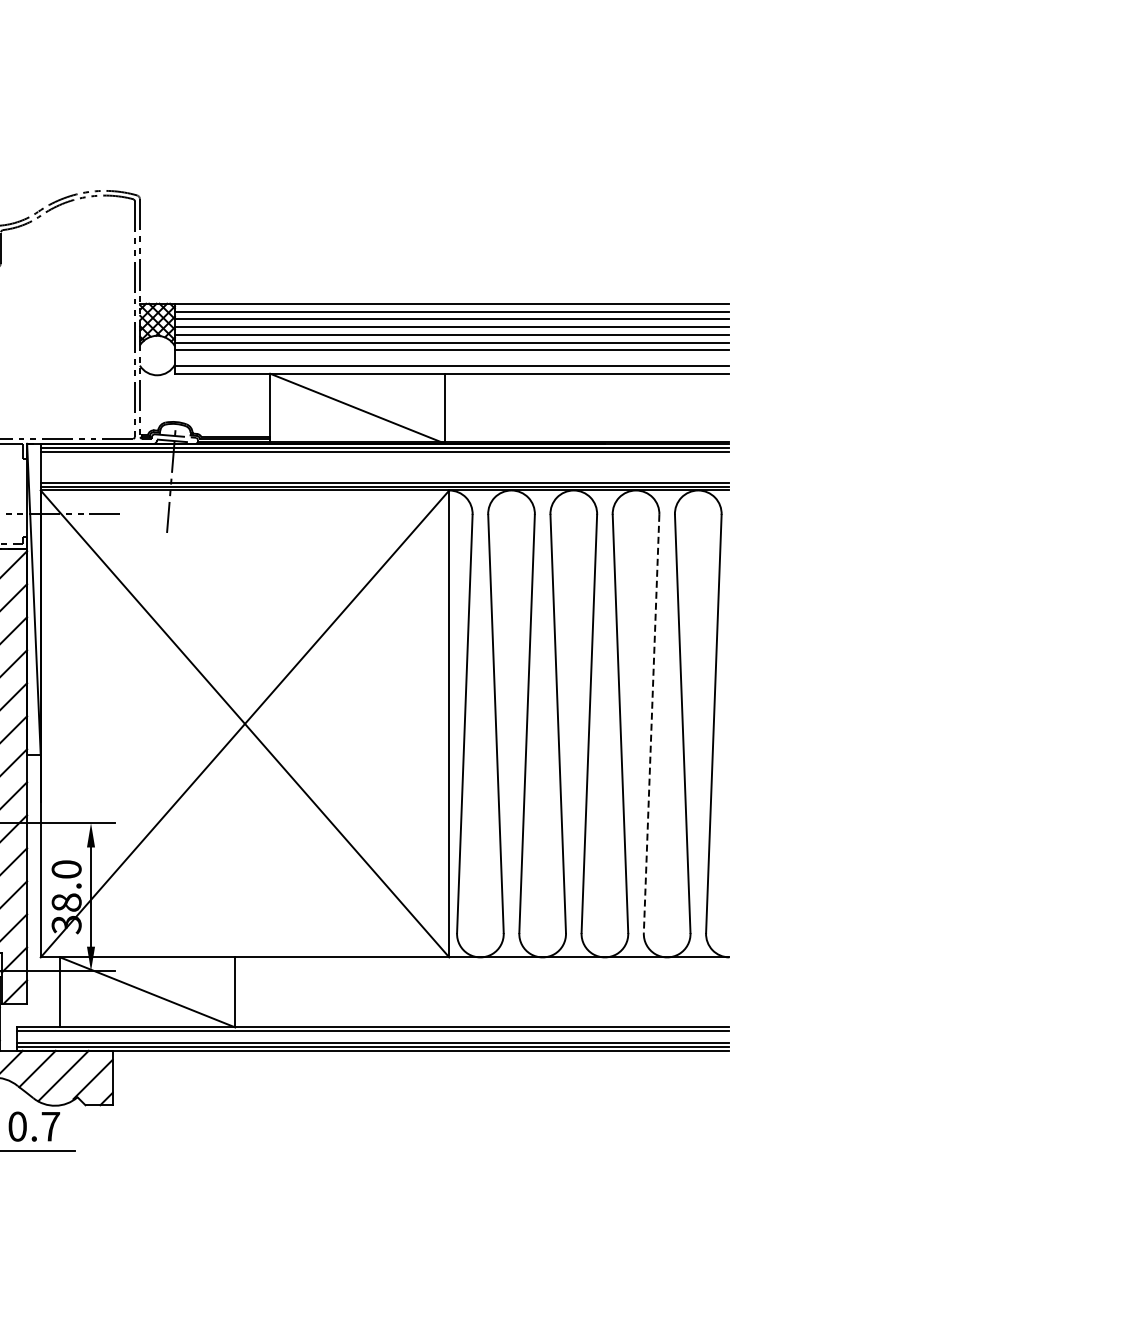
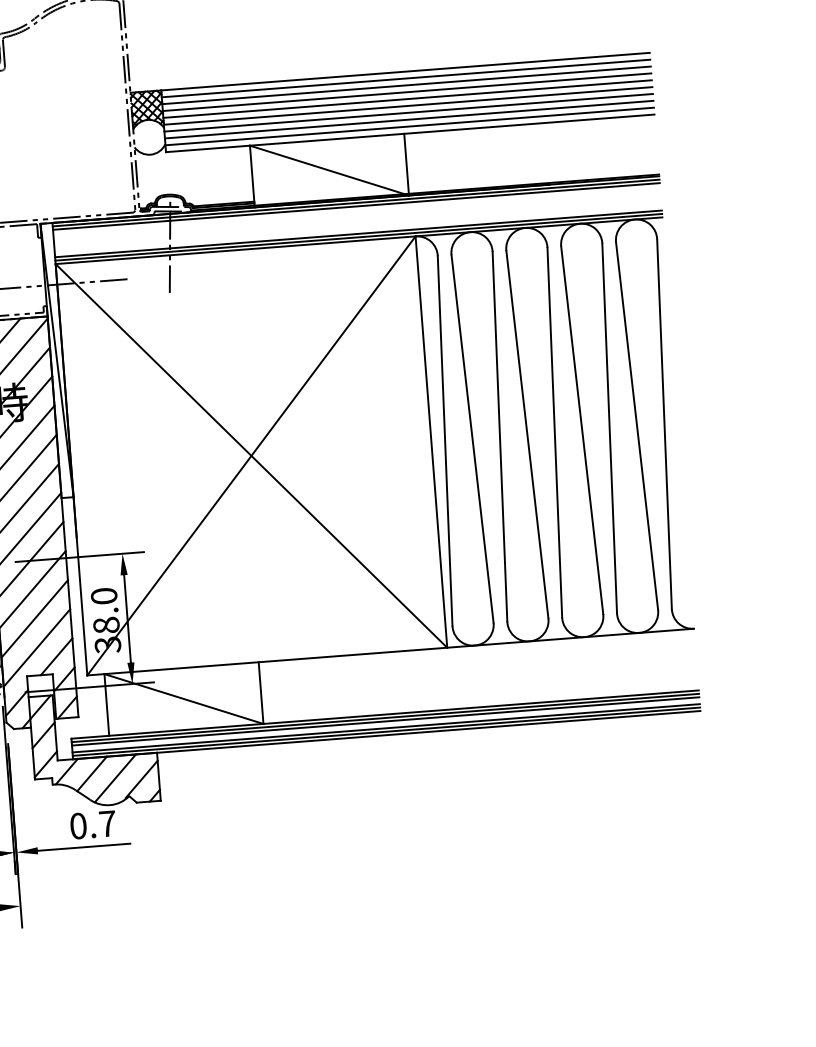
line: (451, 358) -> (408, 119), added
line: (651, 724) -> (609, 428), dashed -> solid
line: (373, 1035) -> (385, 721), added

